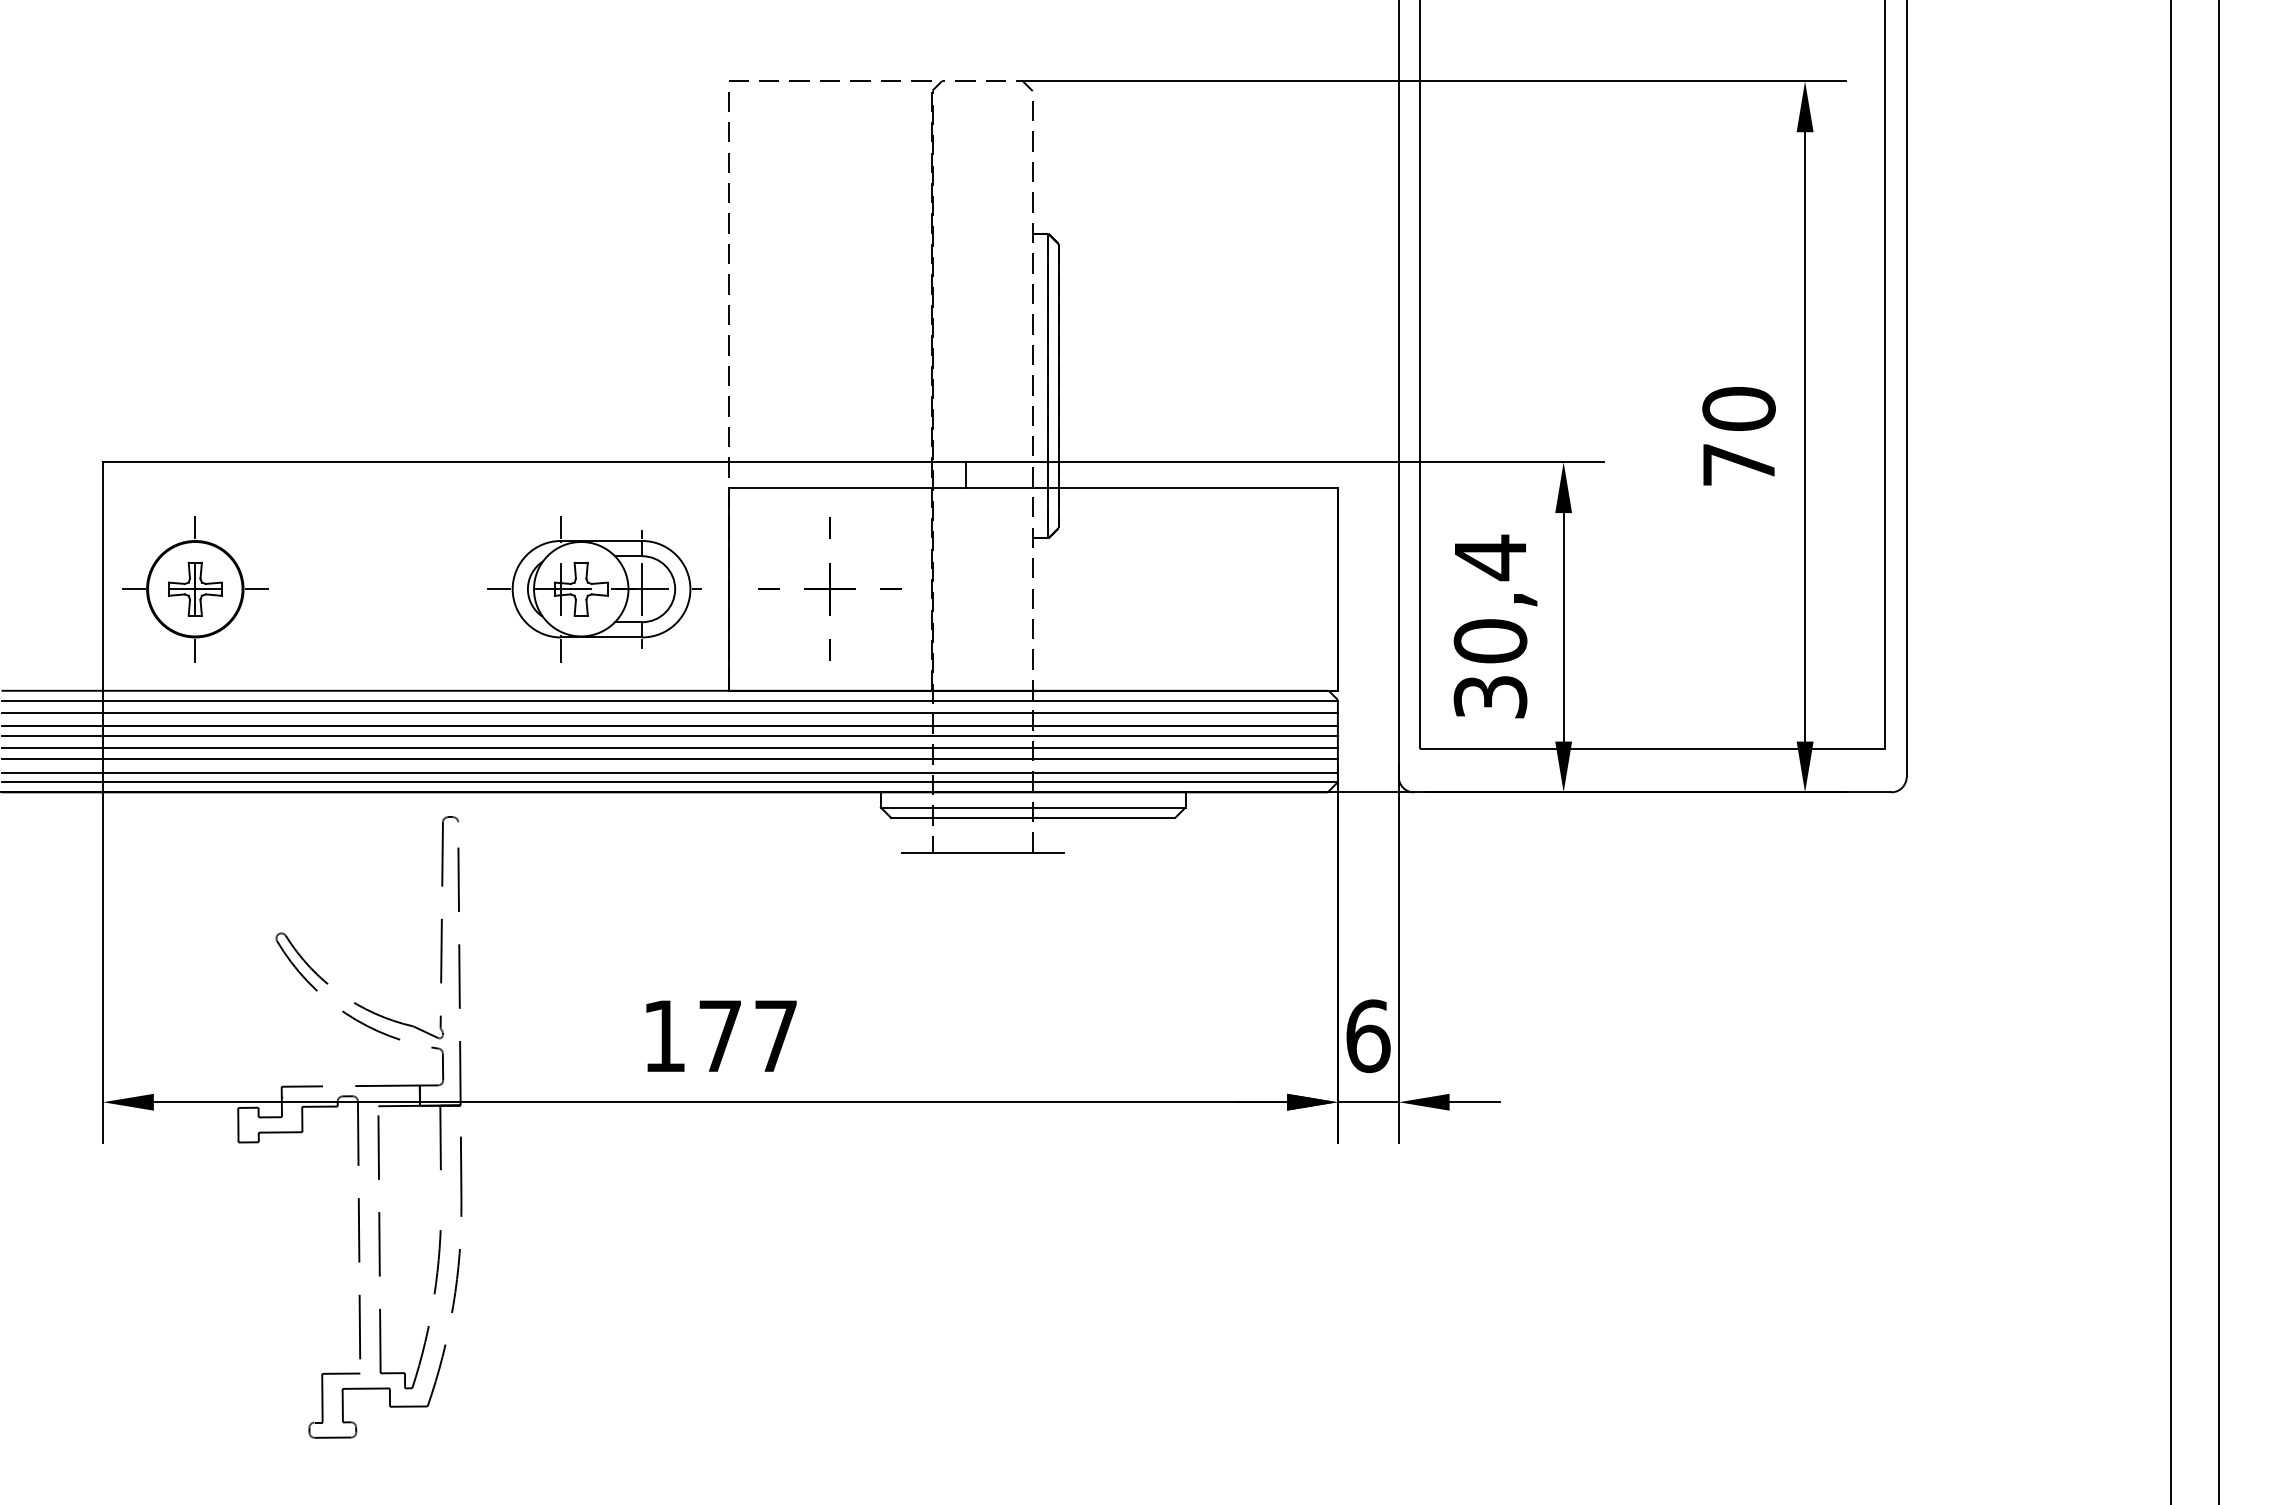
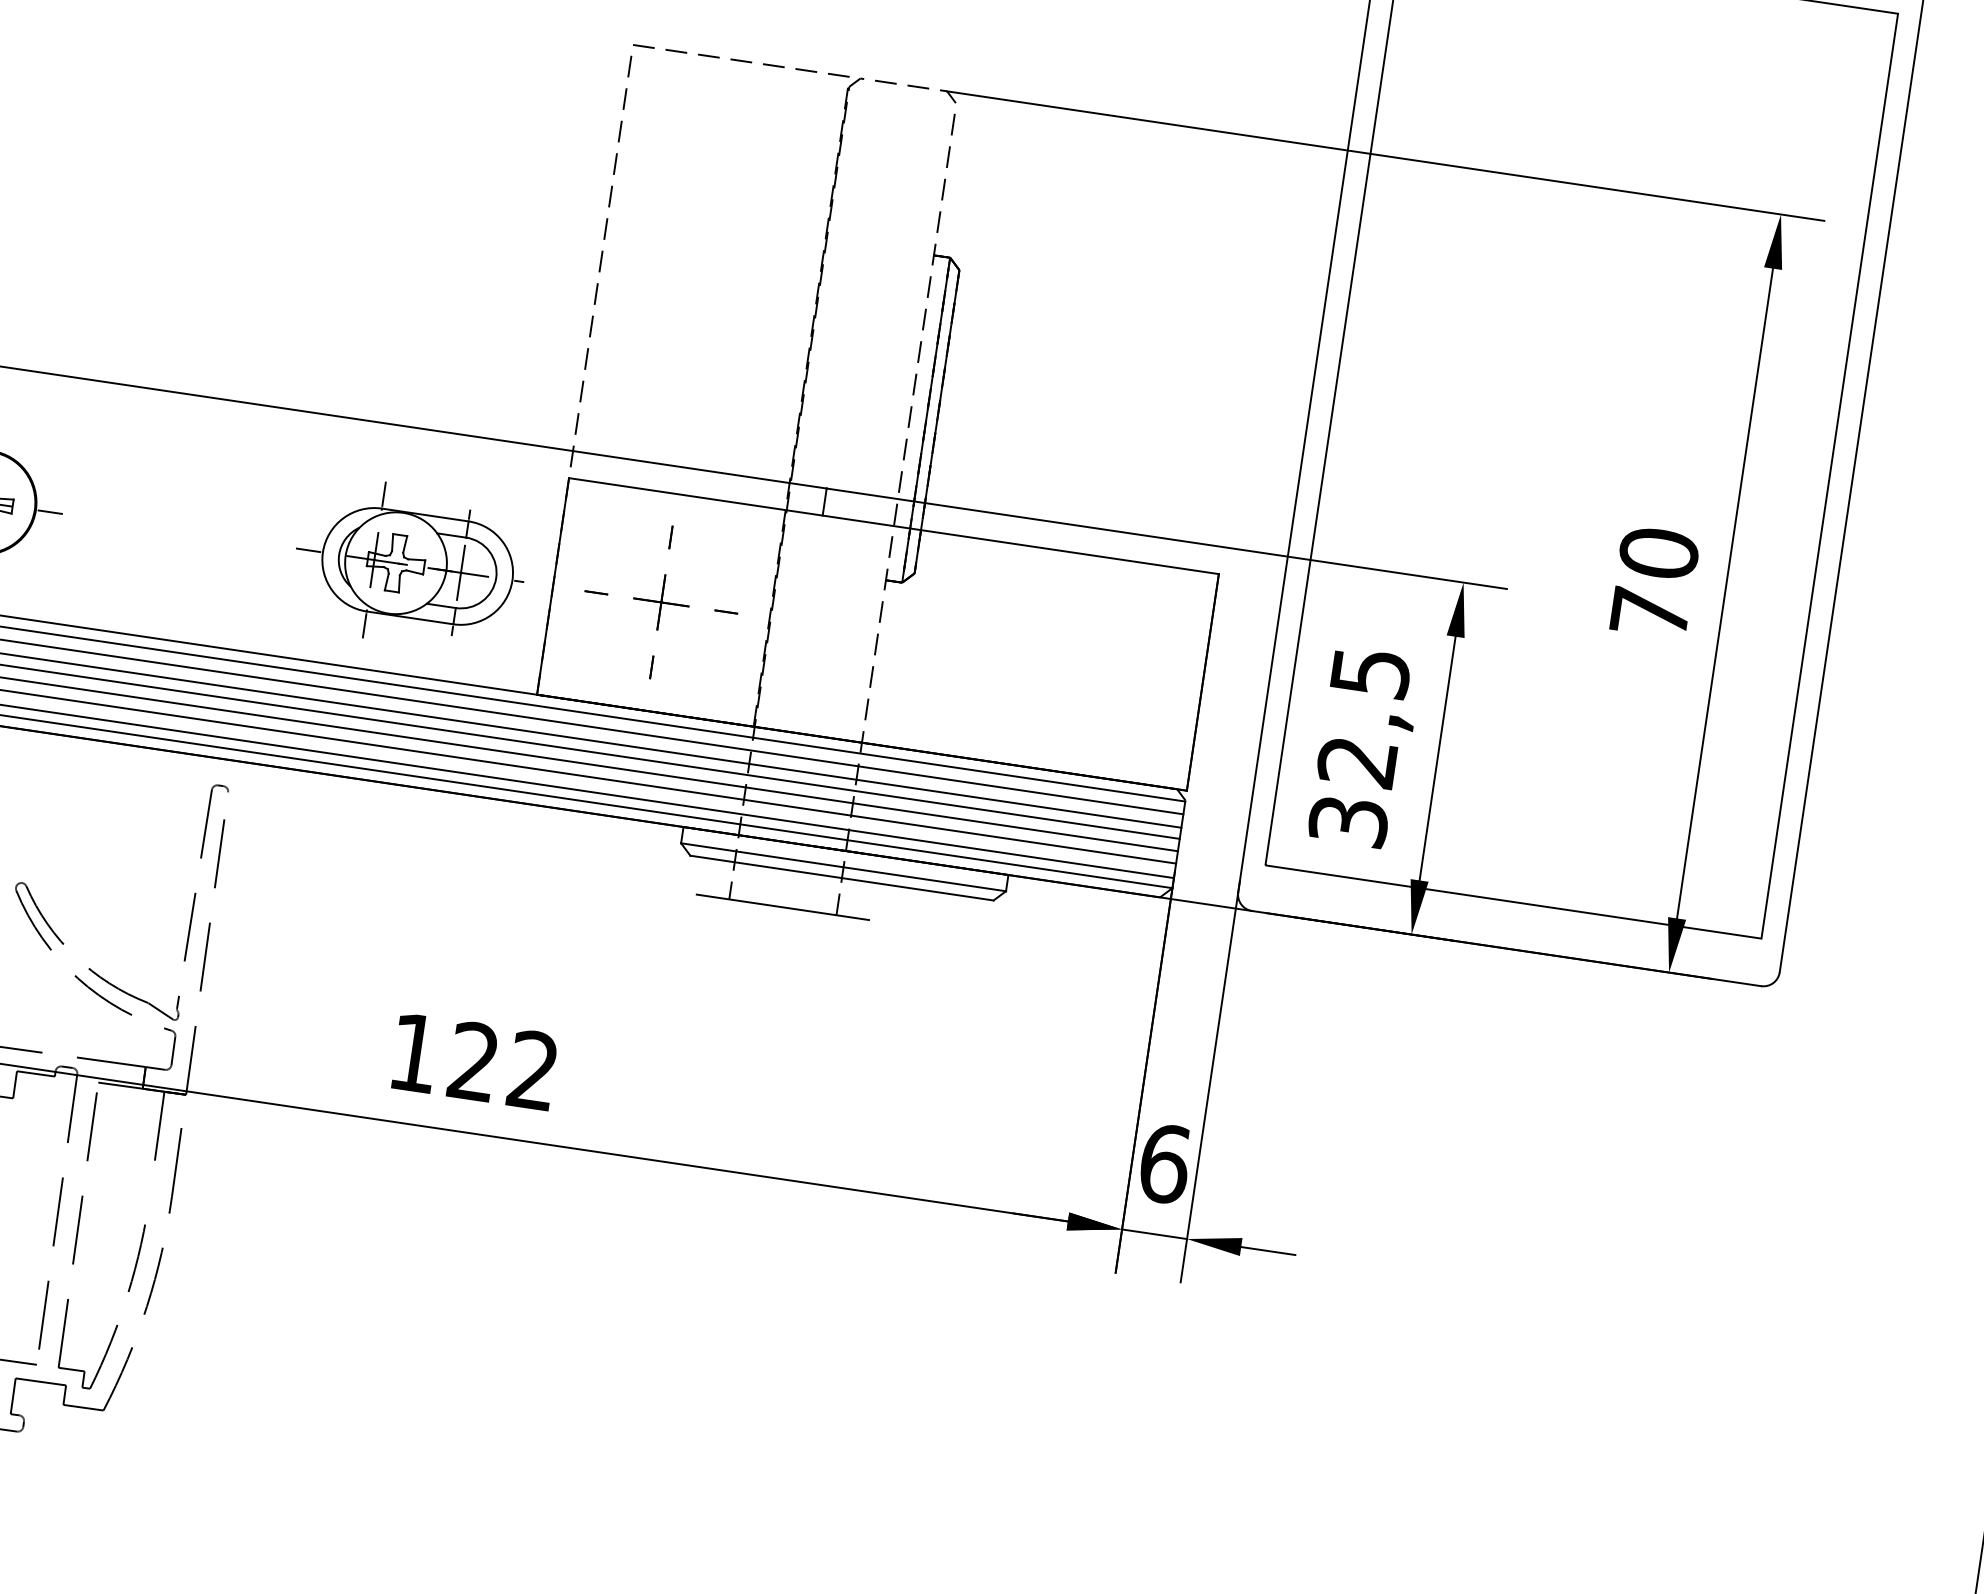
text: (1490, 598) -> (1364, 716), 30,4 -> 32,5
text: (747, 1035) -> (503, 1065), 177 -> 122

